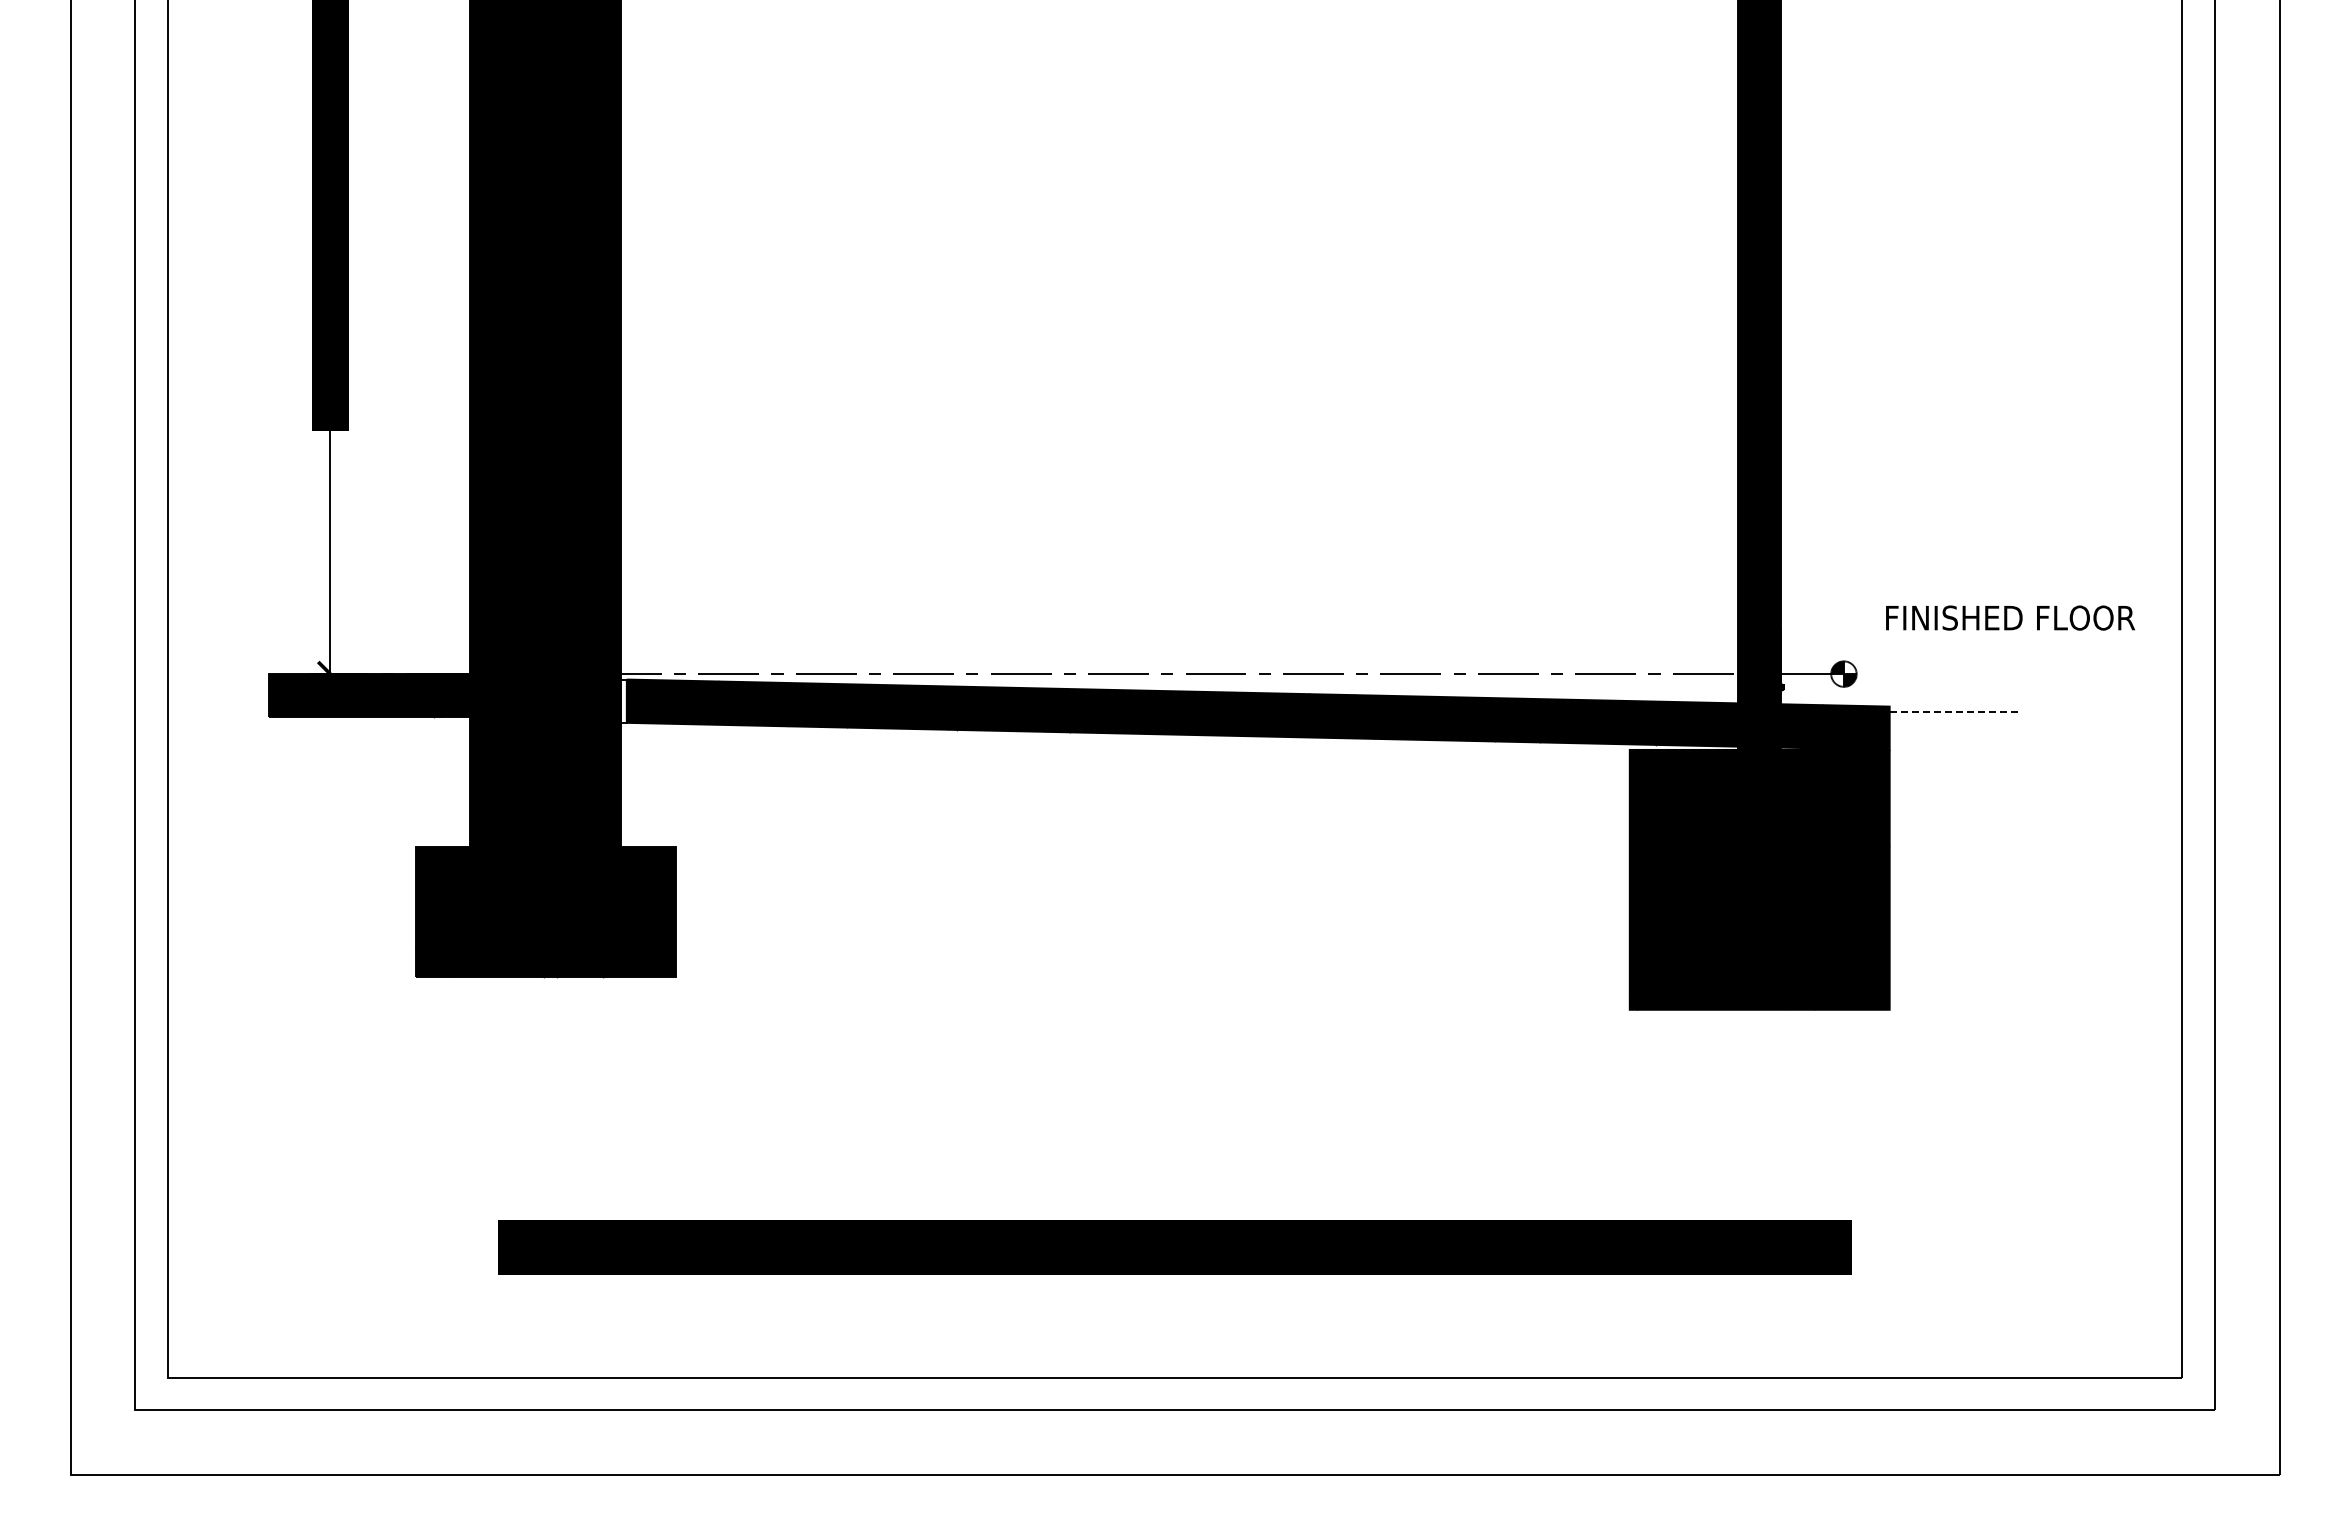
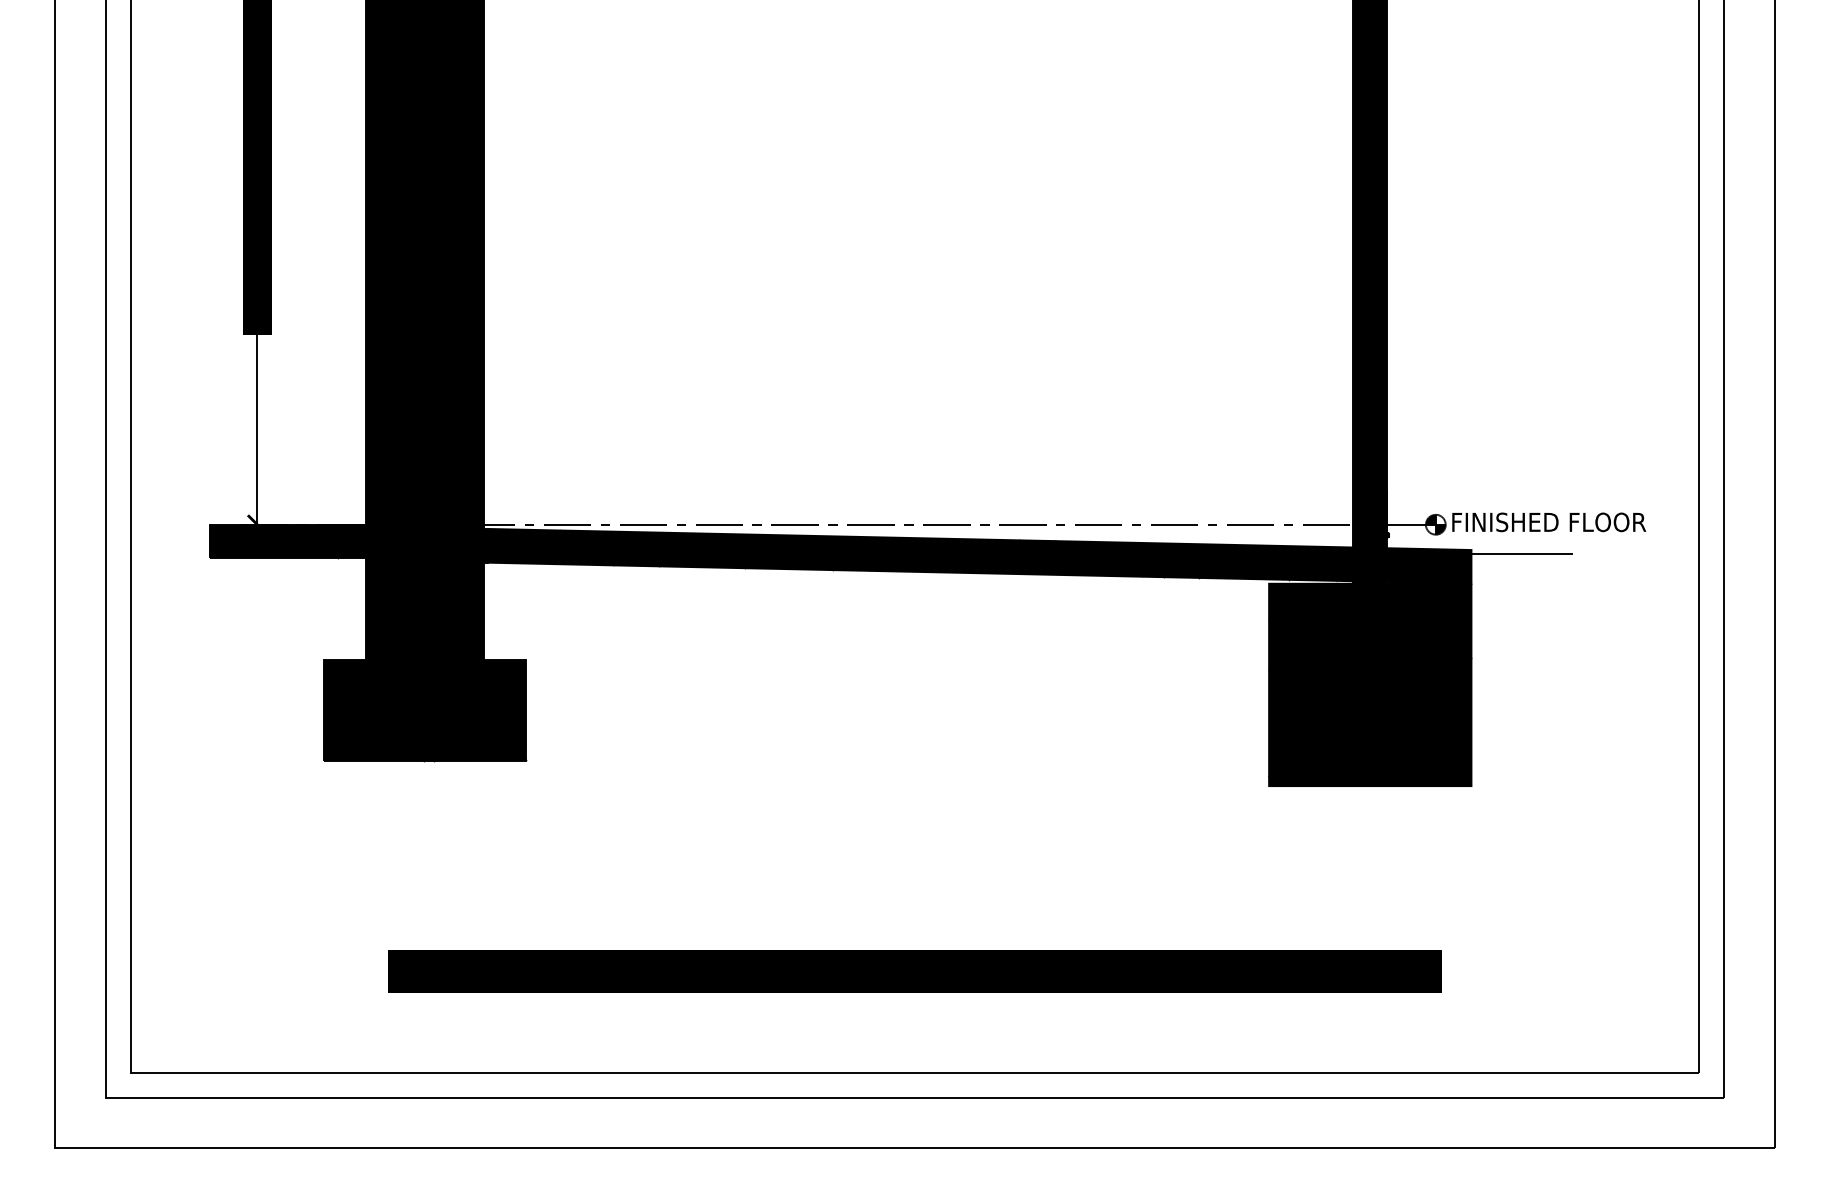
text: (2010, 617) -> (1549, 521), moved
fill: (623, 700) -> (485, 545), added
line: (1954, 712) -> (1521, 554), dashed -> solid

